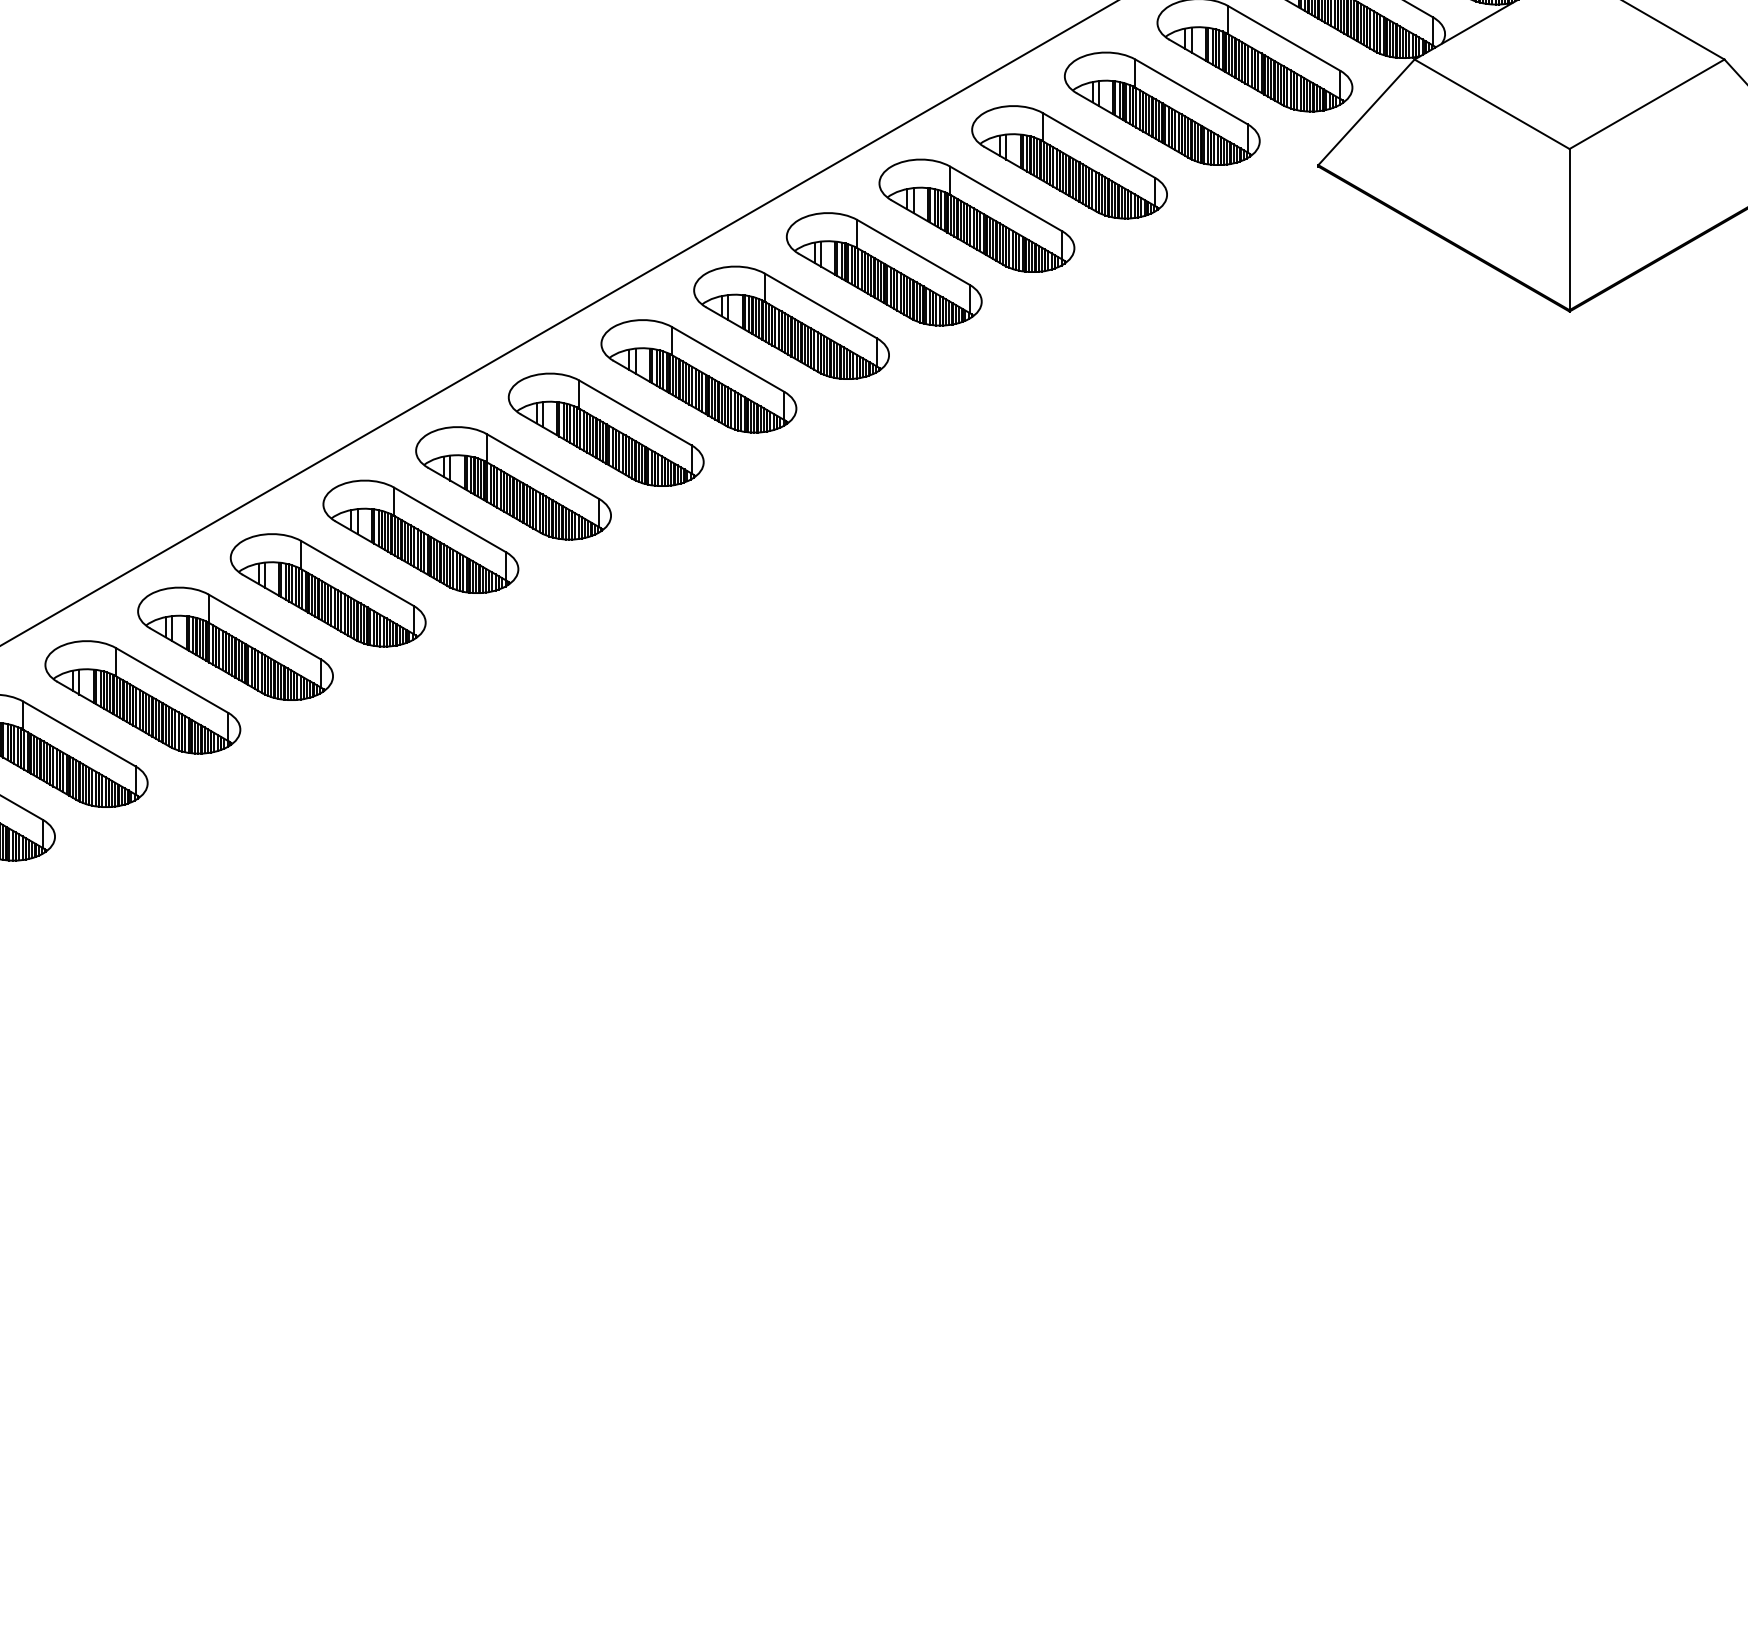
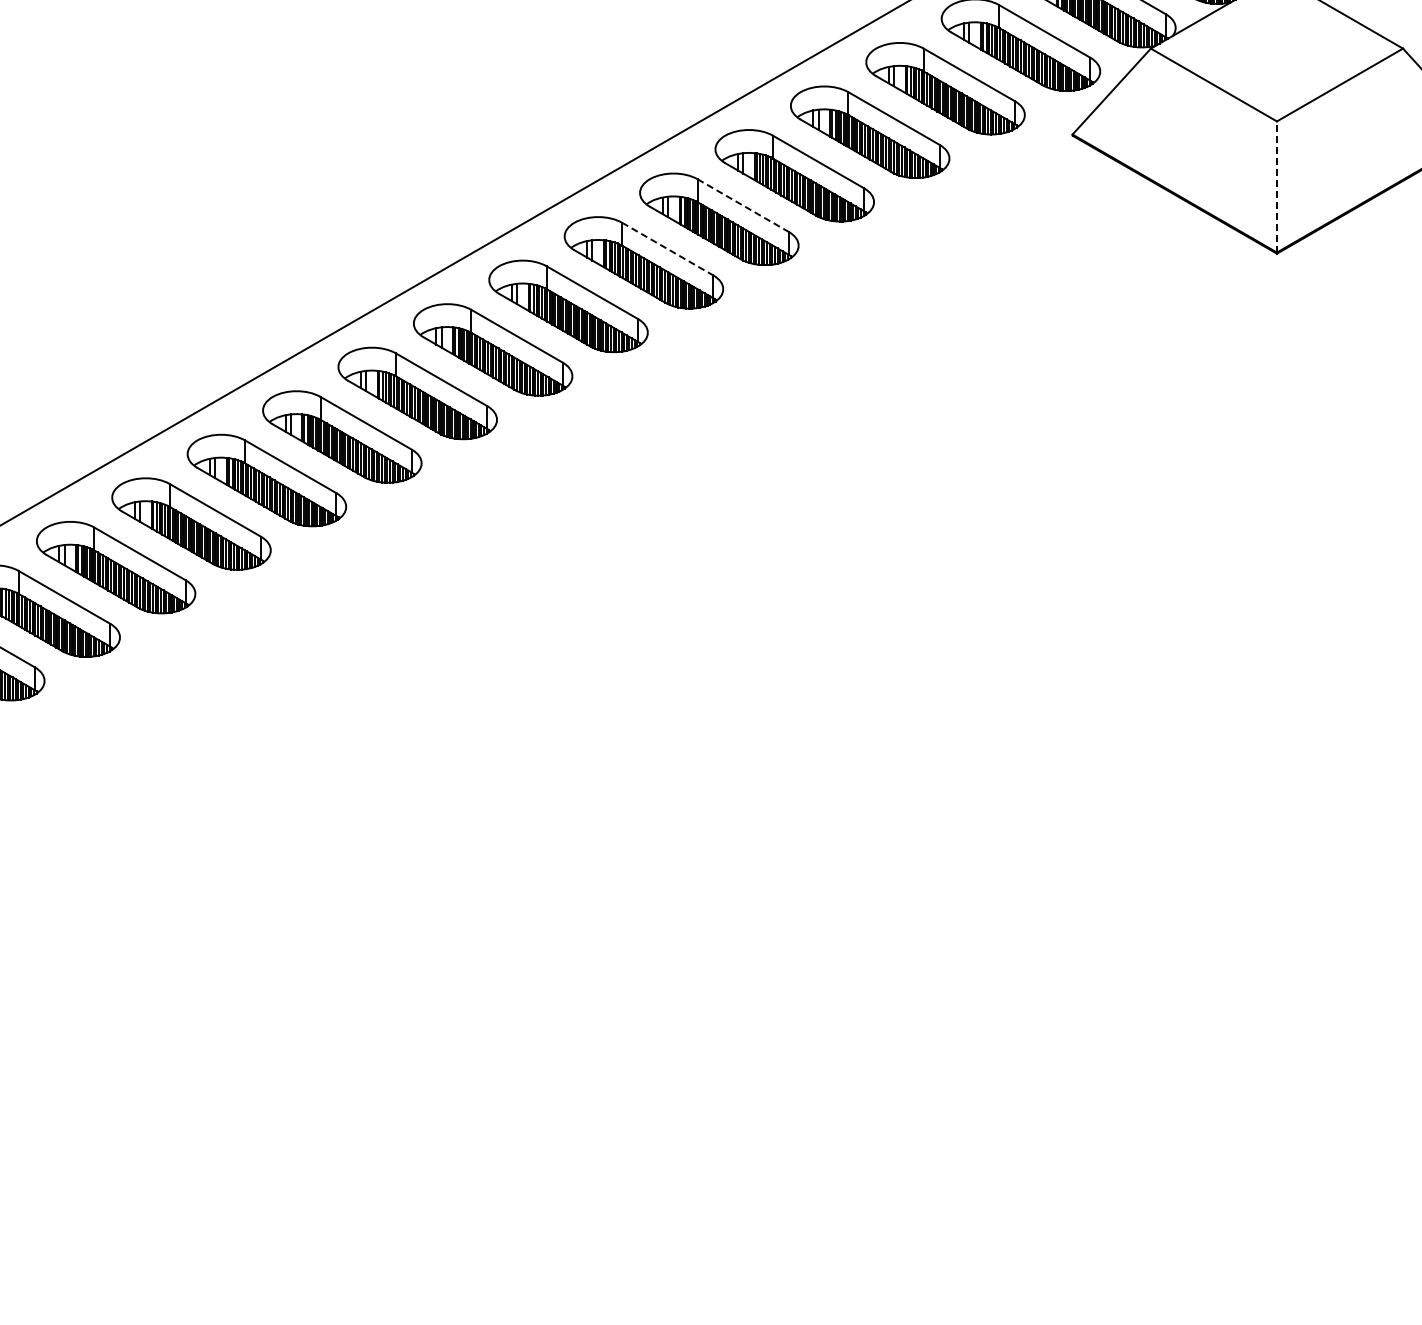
line: (1568, 228) -> (1276, 186), solid -> dashed
line: (913, 252) -> (743, 205), solid -> dashed
line: (820, 306) -> (667, 249), solid -> dashed

